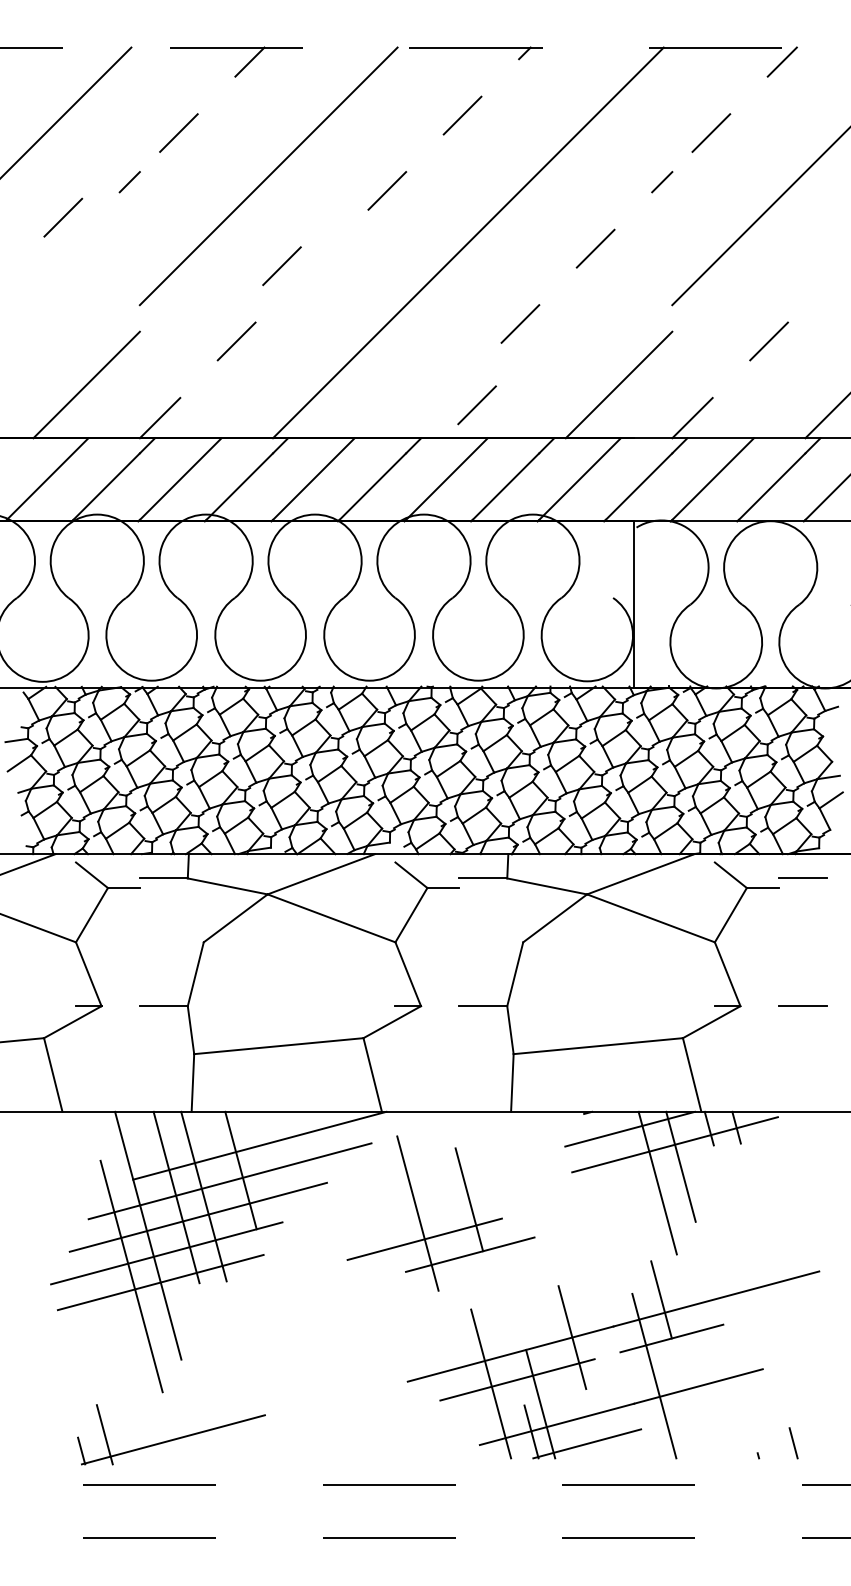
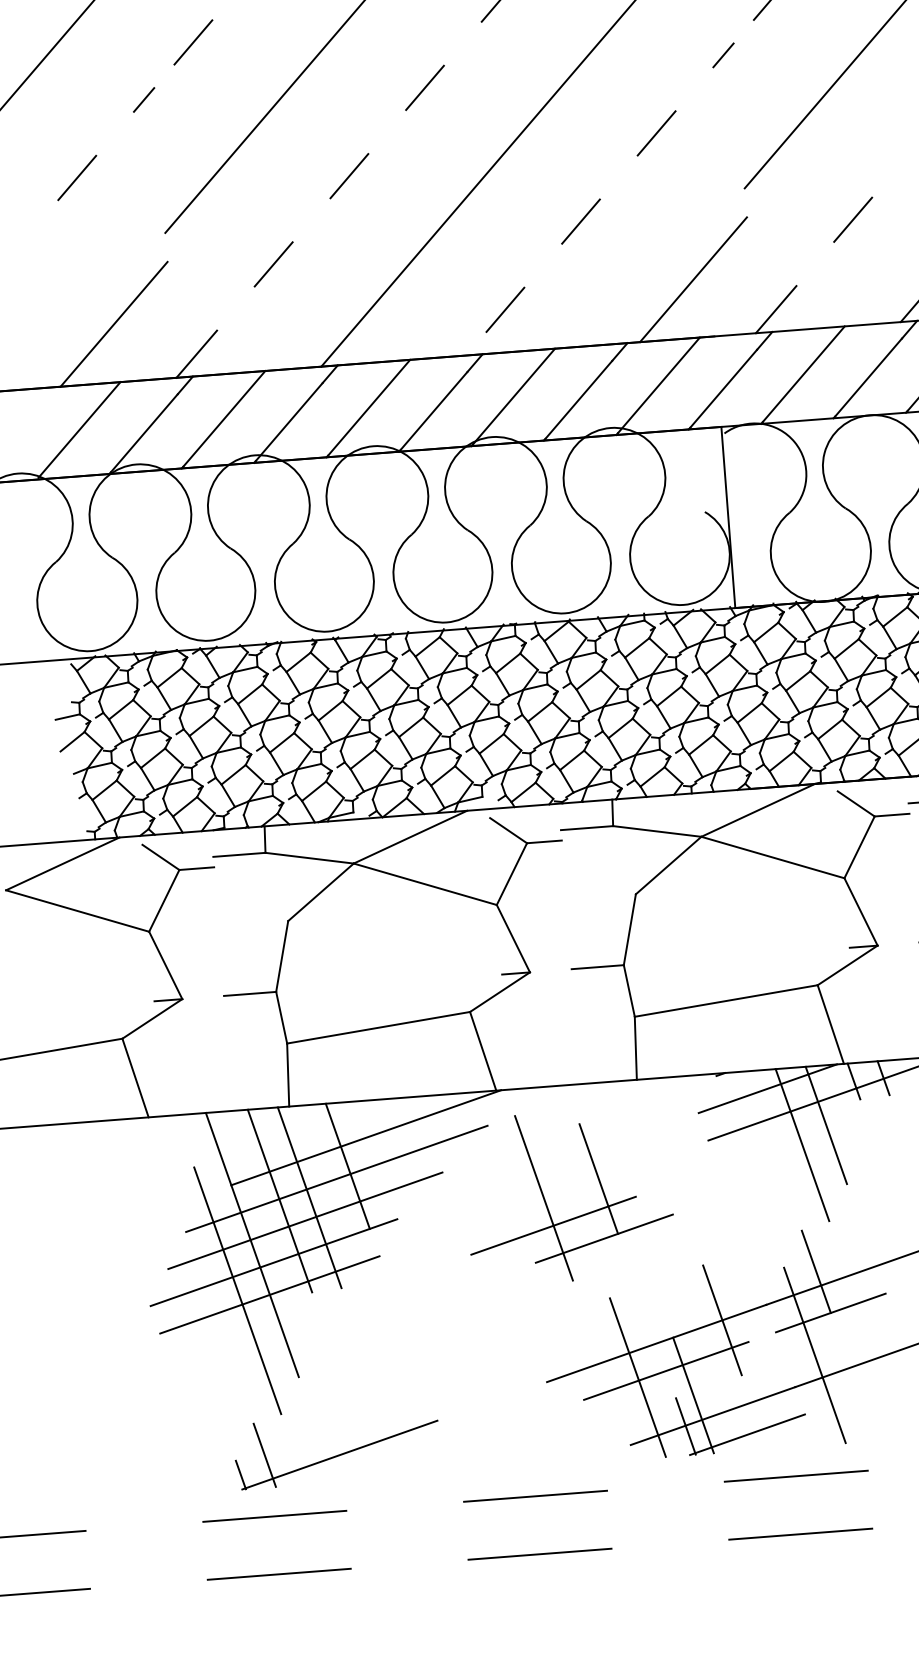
line: (63, 217) -> (77, 177), moved
line: (281, 266) -> (348, 176), moved
line: (476, 405) -> (504, 310), moved
part: (171, 1434) -> (337, 1449), moved

